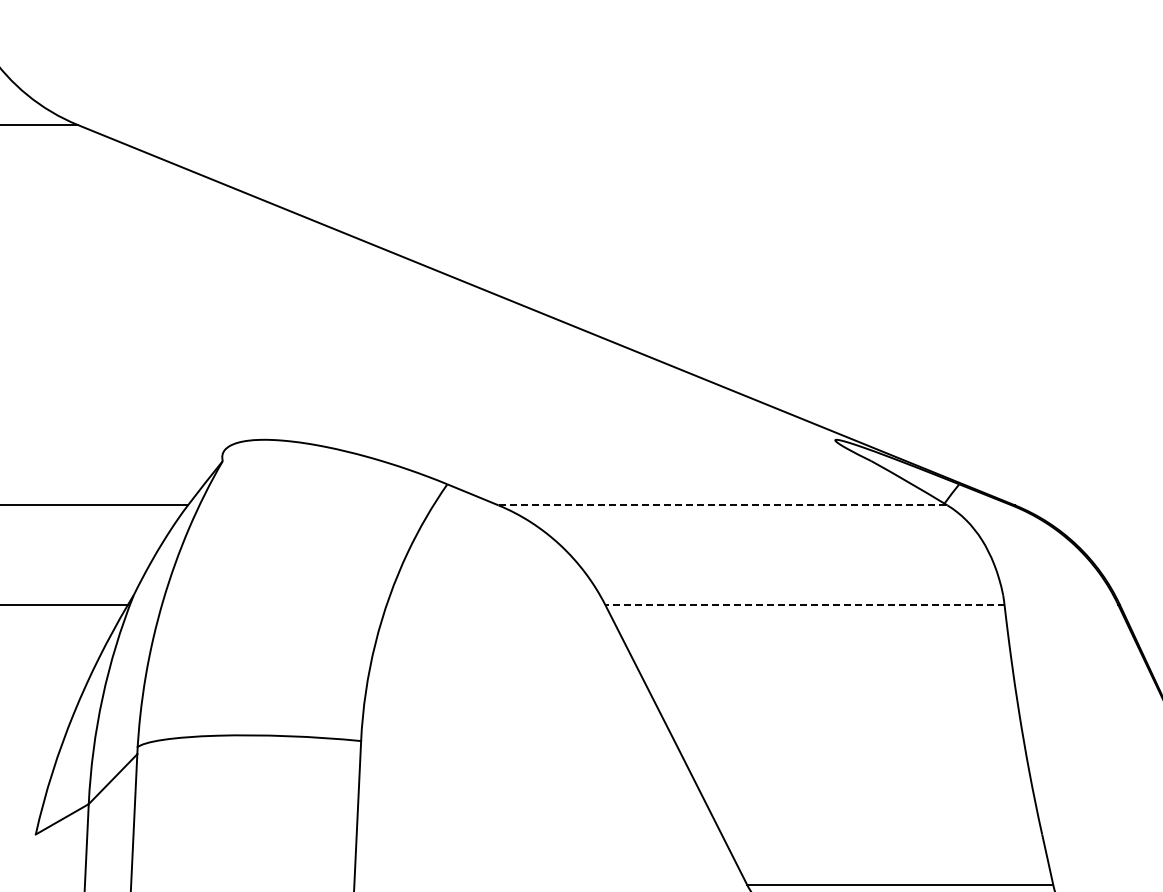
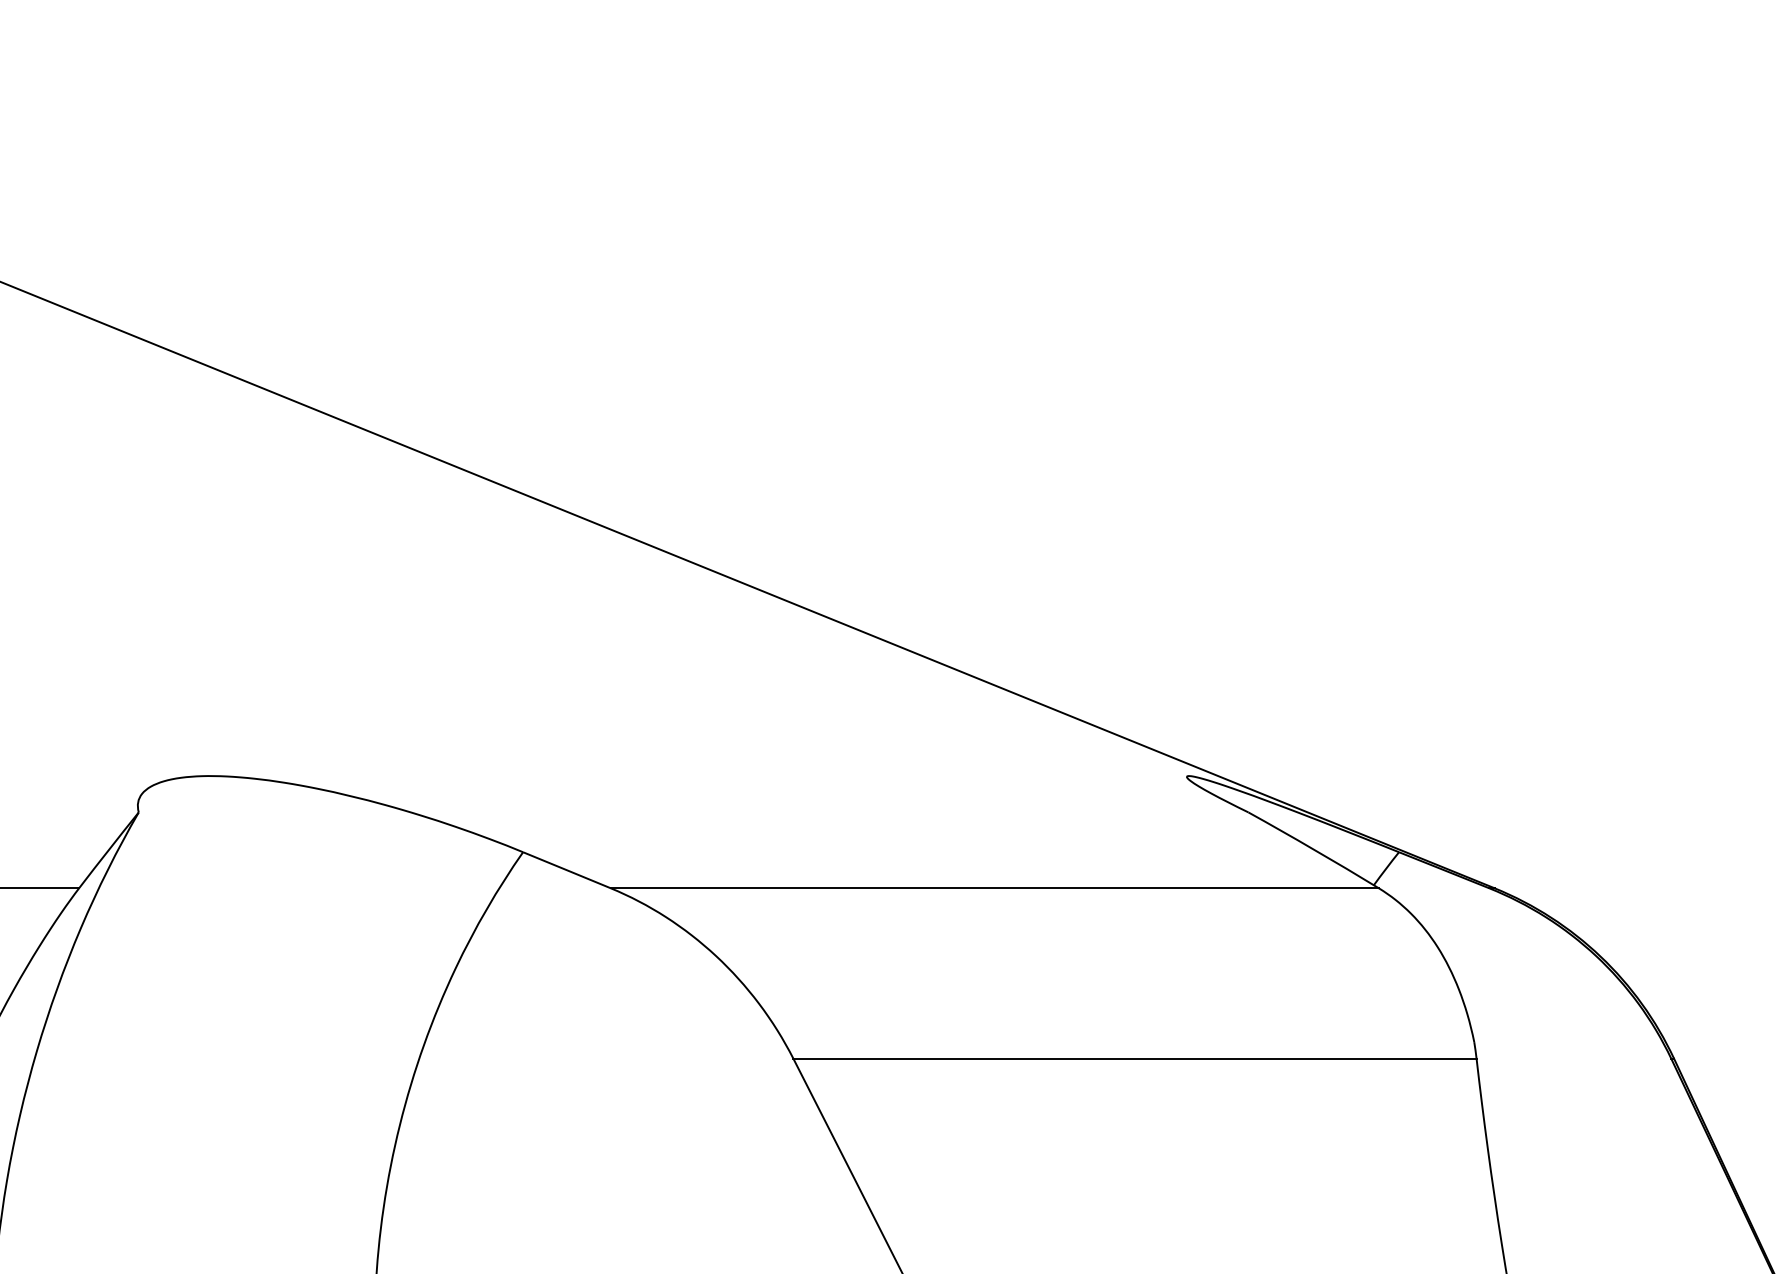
line: (723, 505) -> (995, 888), dashed -> solid
line: (804, 604) -> (1134, 1057), dashed -> solid

